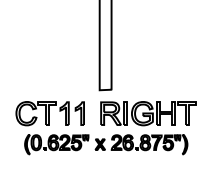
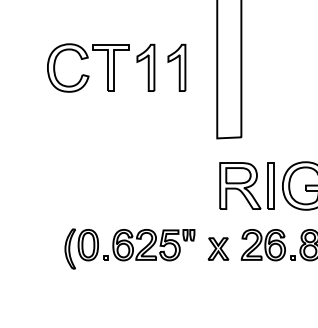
part: (49, 113) -> (115, 67), moved

